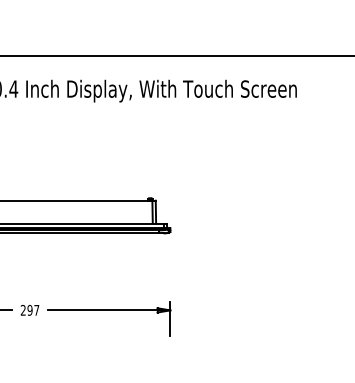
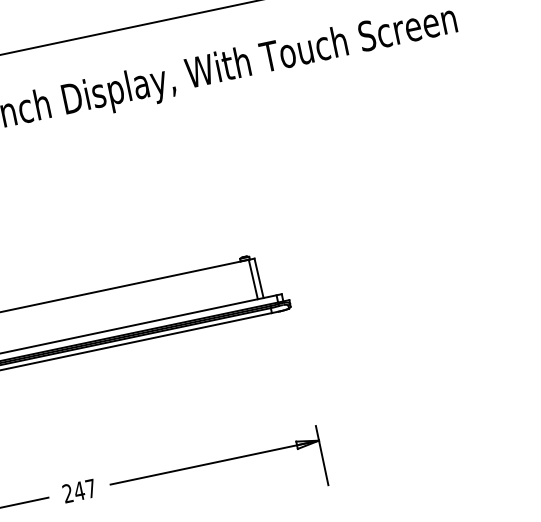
text: (29, 310) -> (78, 491), 297 -> 247

